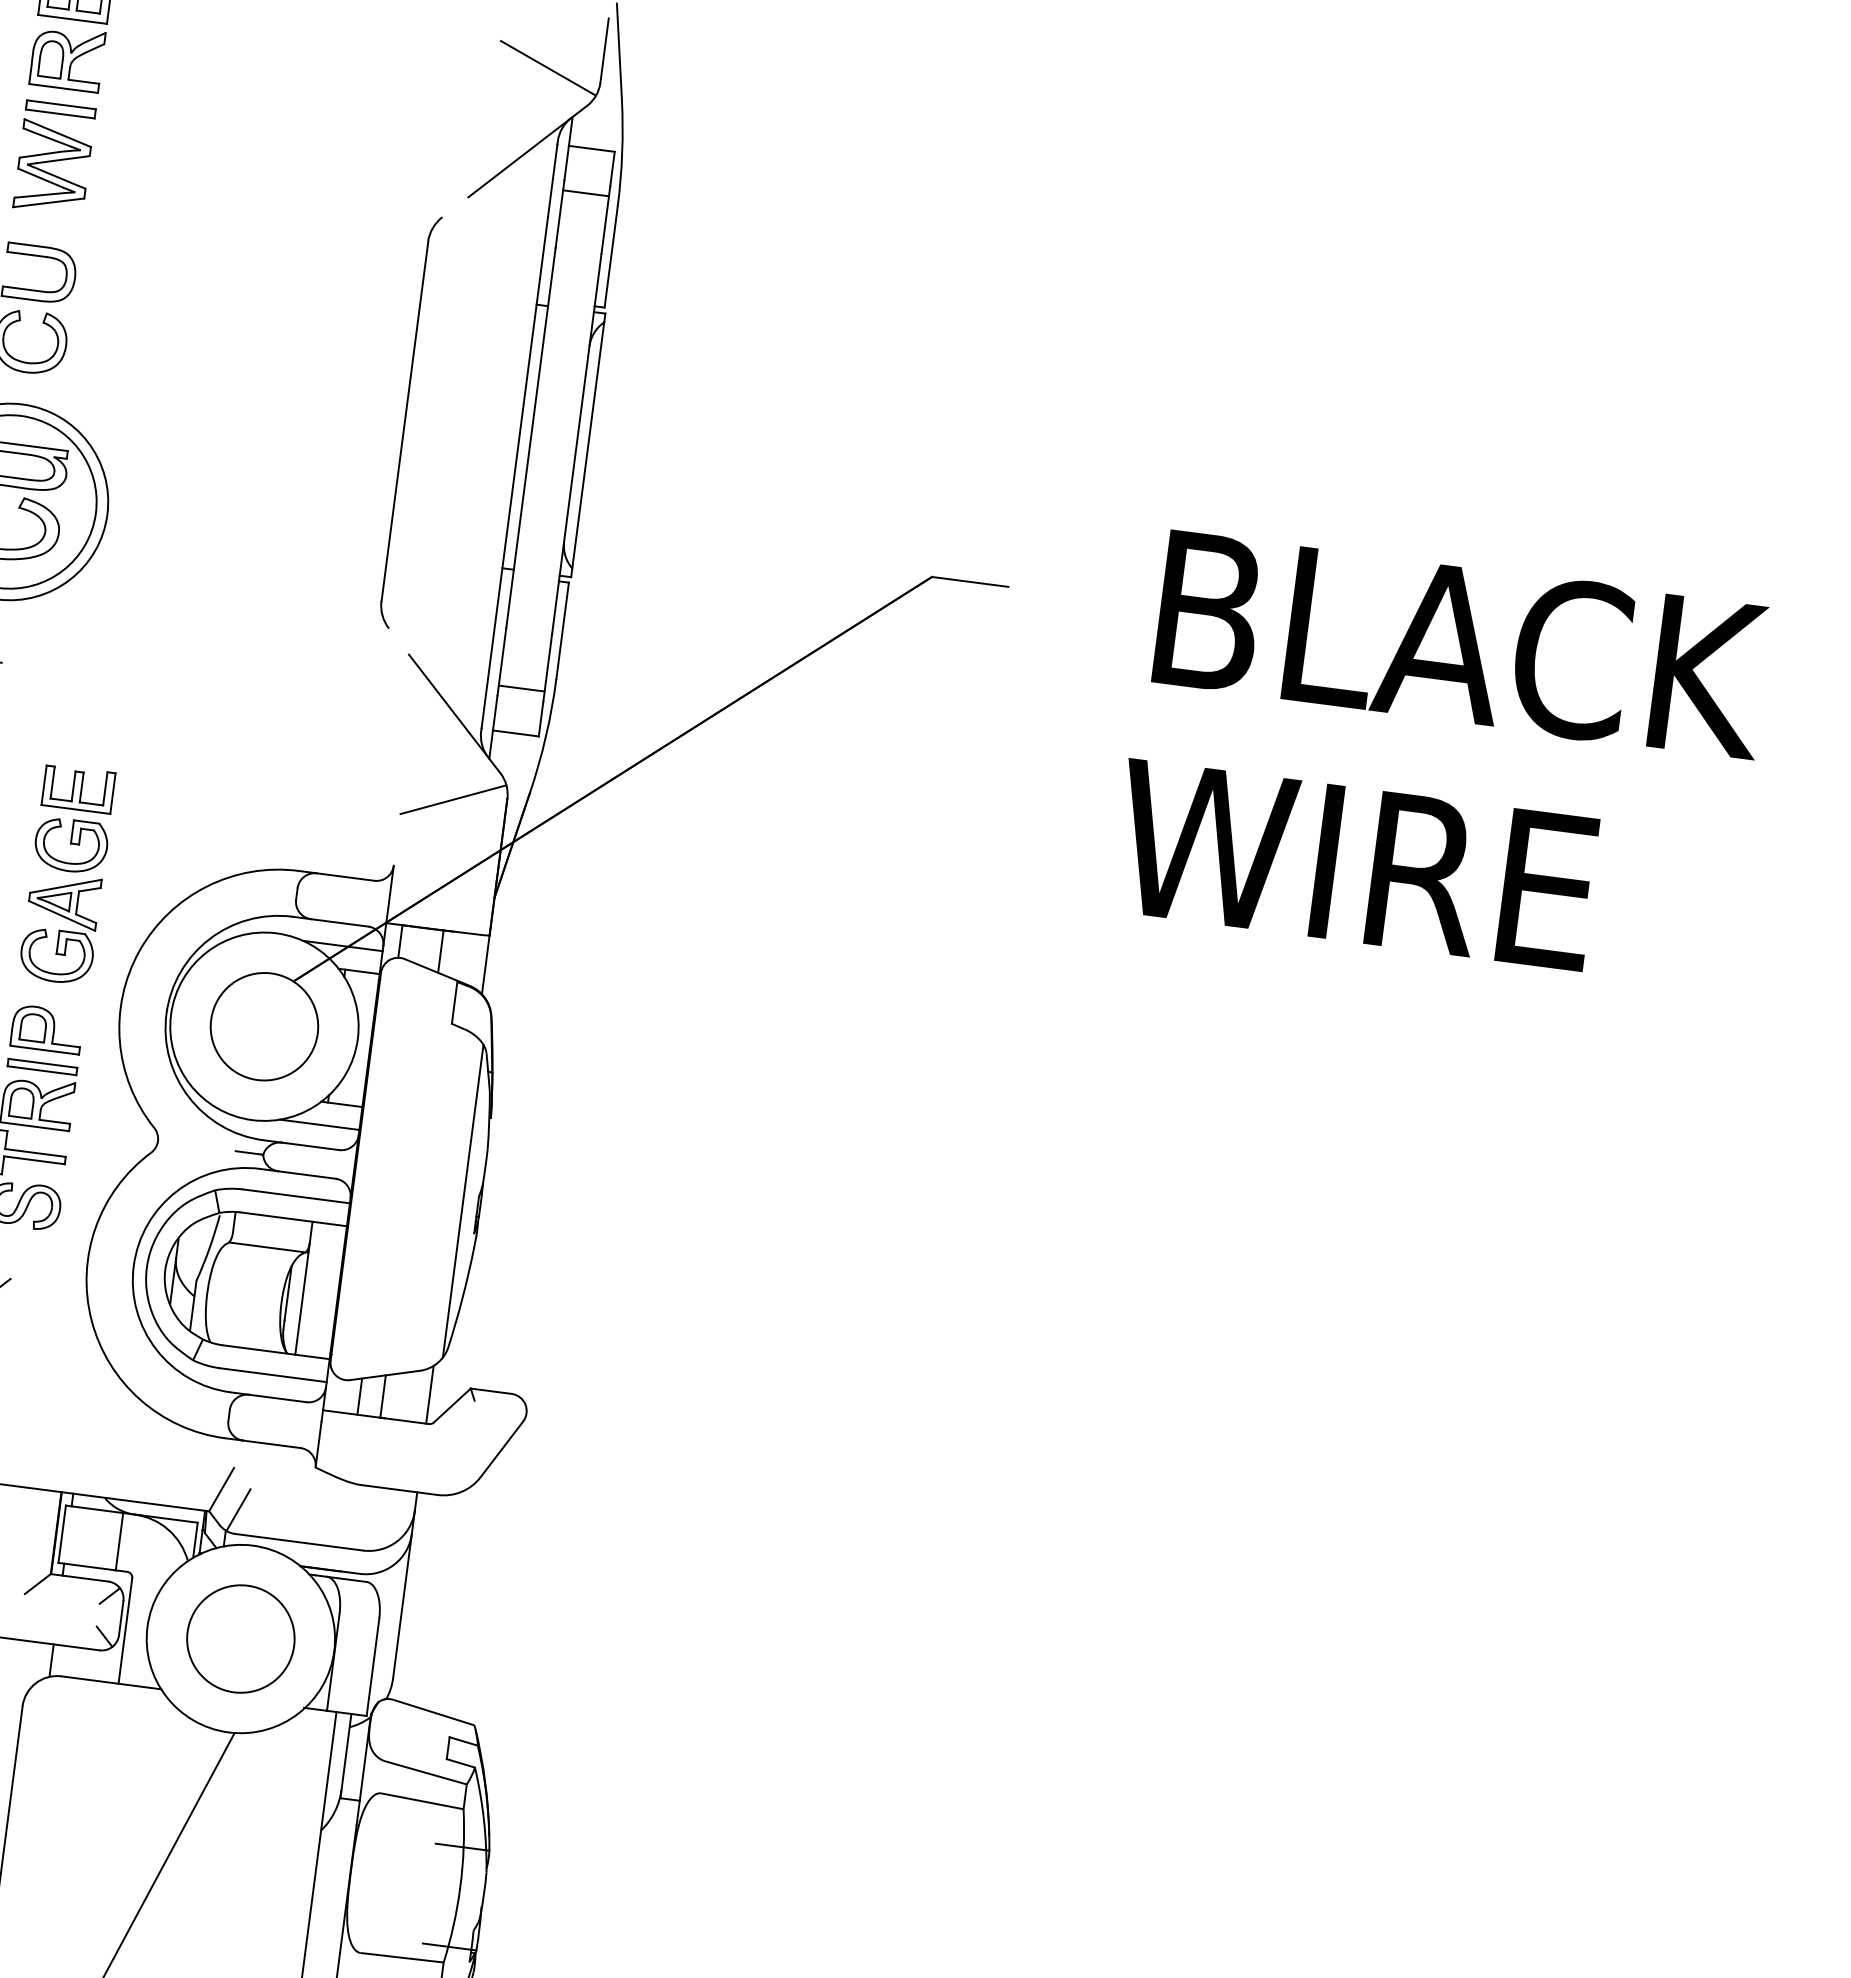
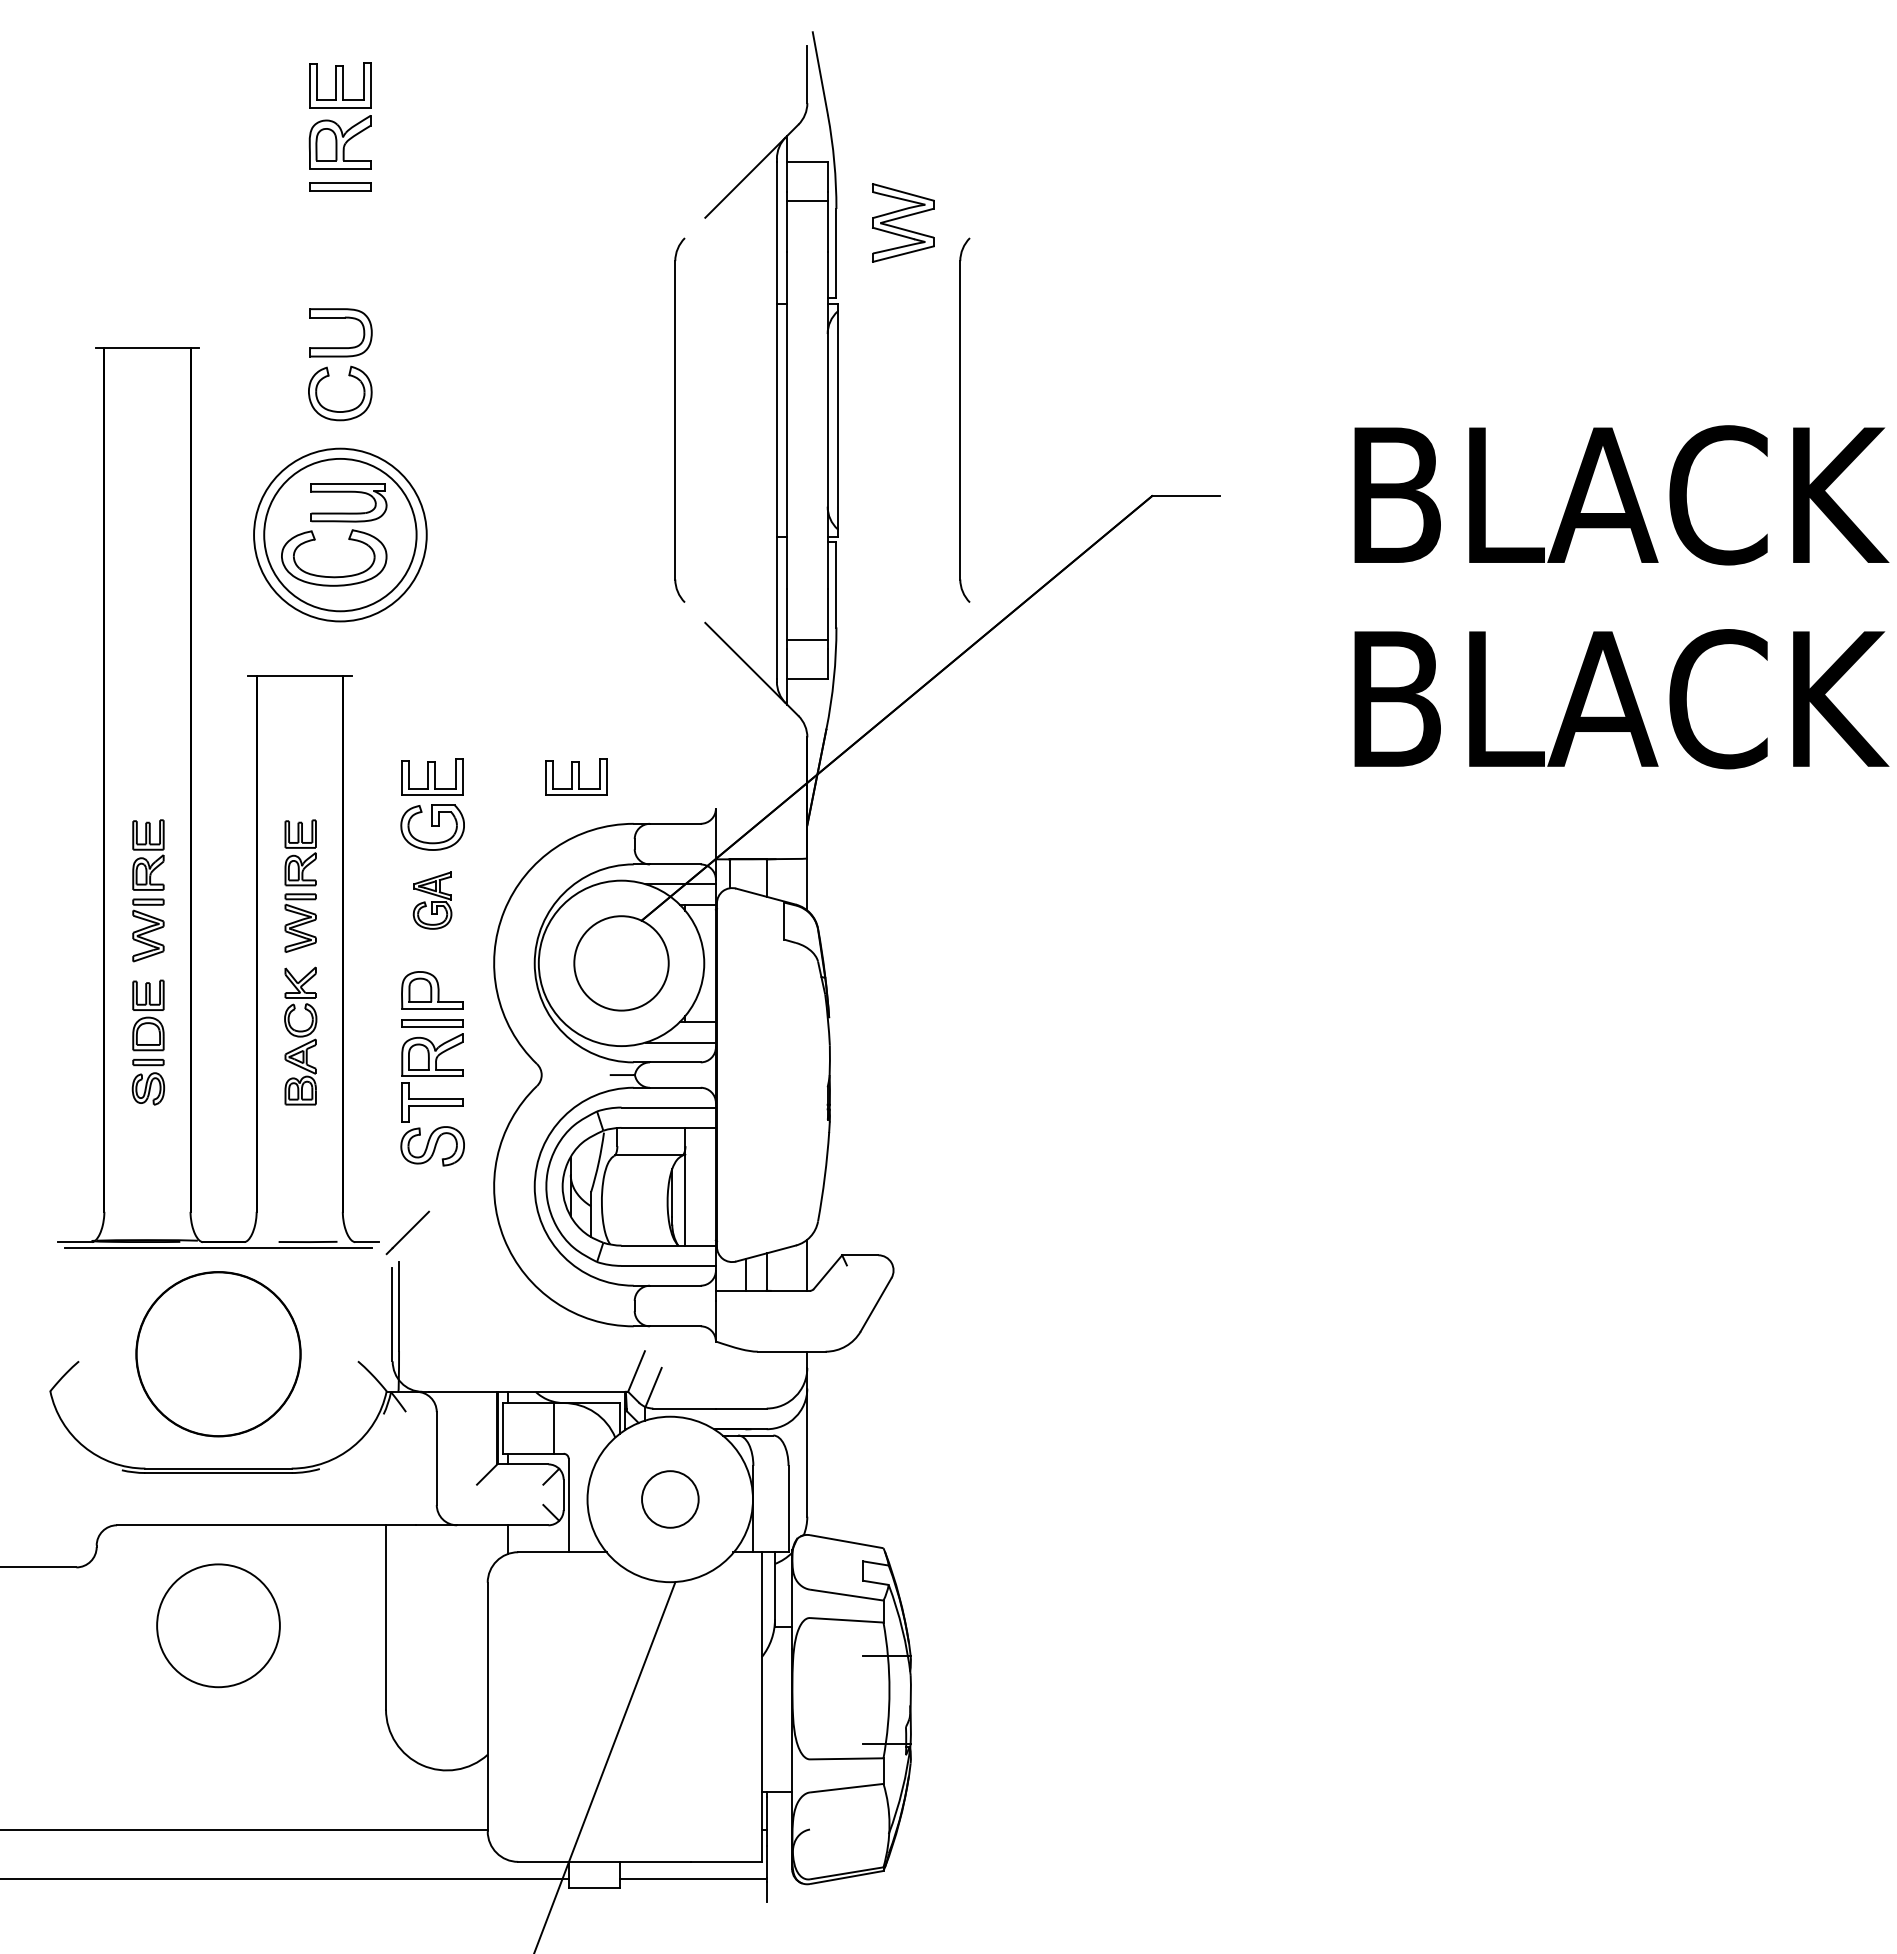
line: (548, 67) -> (760, 95), removed
part: (53, 167) -> (903, 222), moved
part: (731, 462) -> (964, 419), added
line: (453, 798) -> (760, 743), removed
part: (241, 809) -> (576, 776), added
text: (1426, 874) -> (1616, 699), WIRE -> BLACK
part: (60, 928) -> (432, 900), size x0.6
line: (463, 1200) -> (814, 1092), removed
circle: (241, 1639) -> (670, 1499), size x0.6

